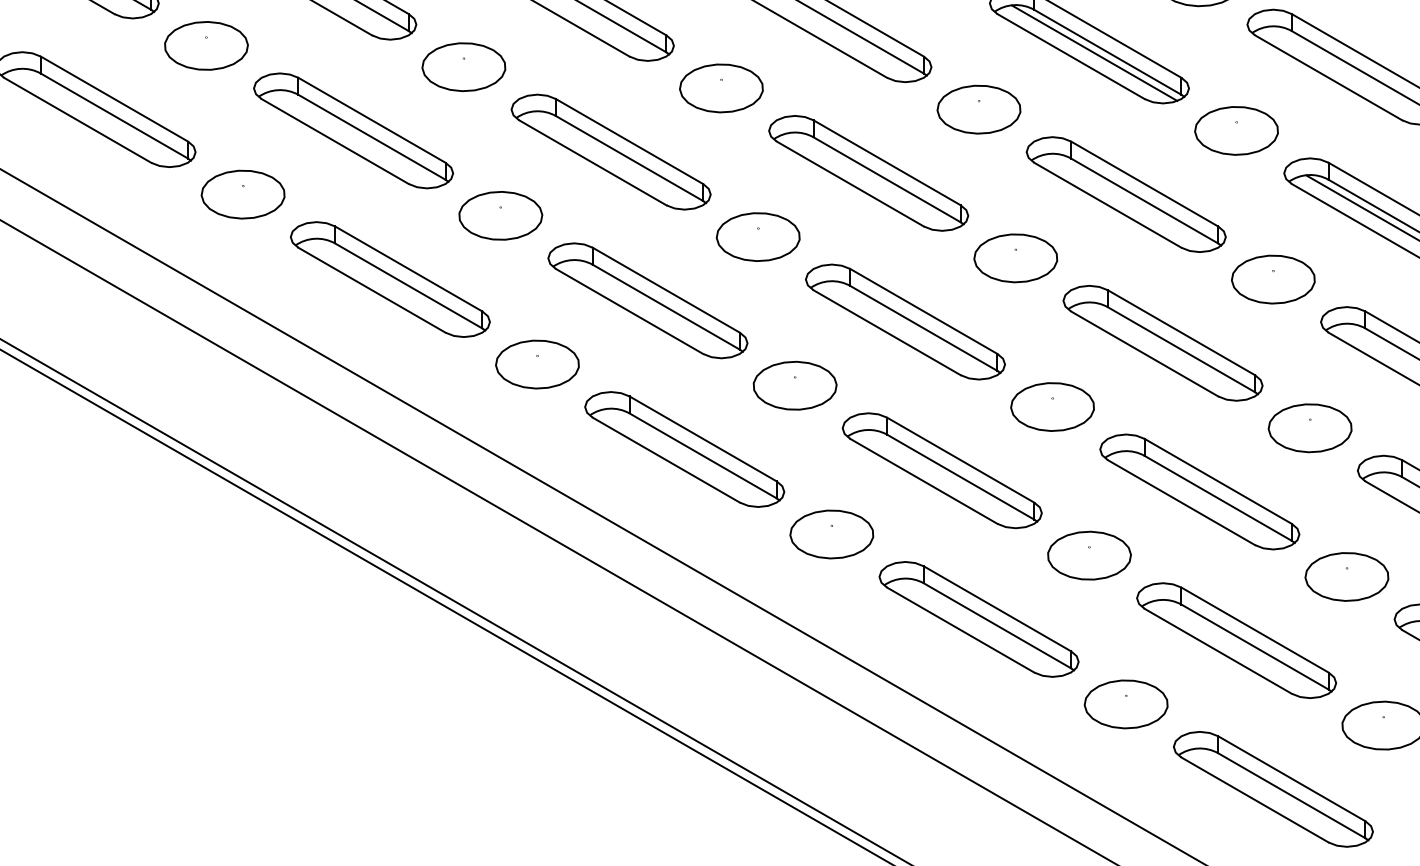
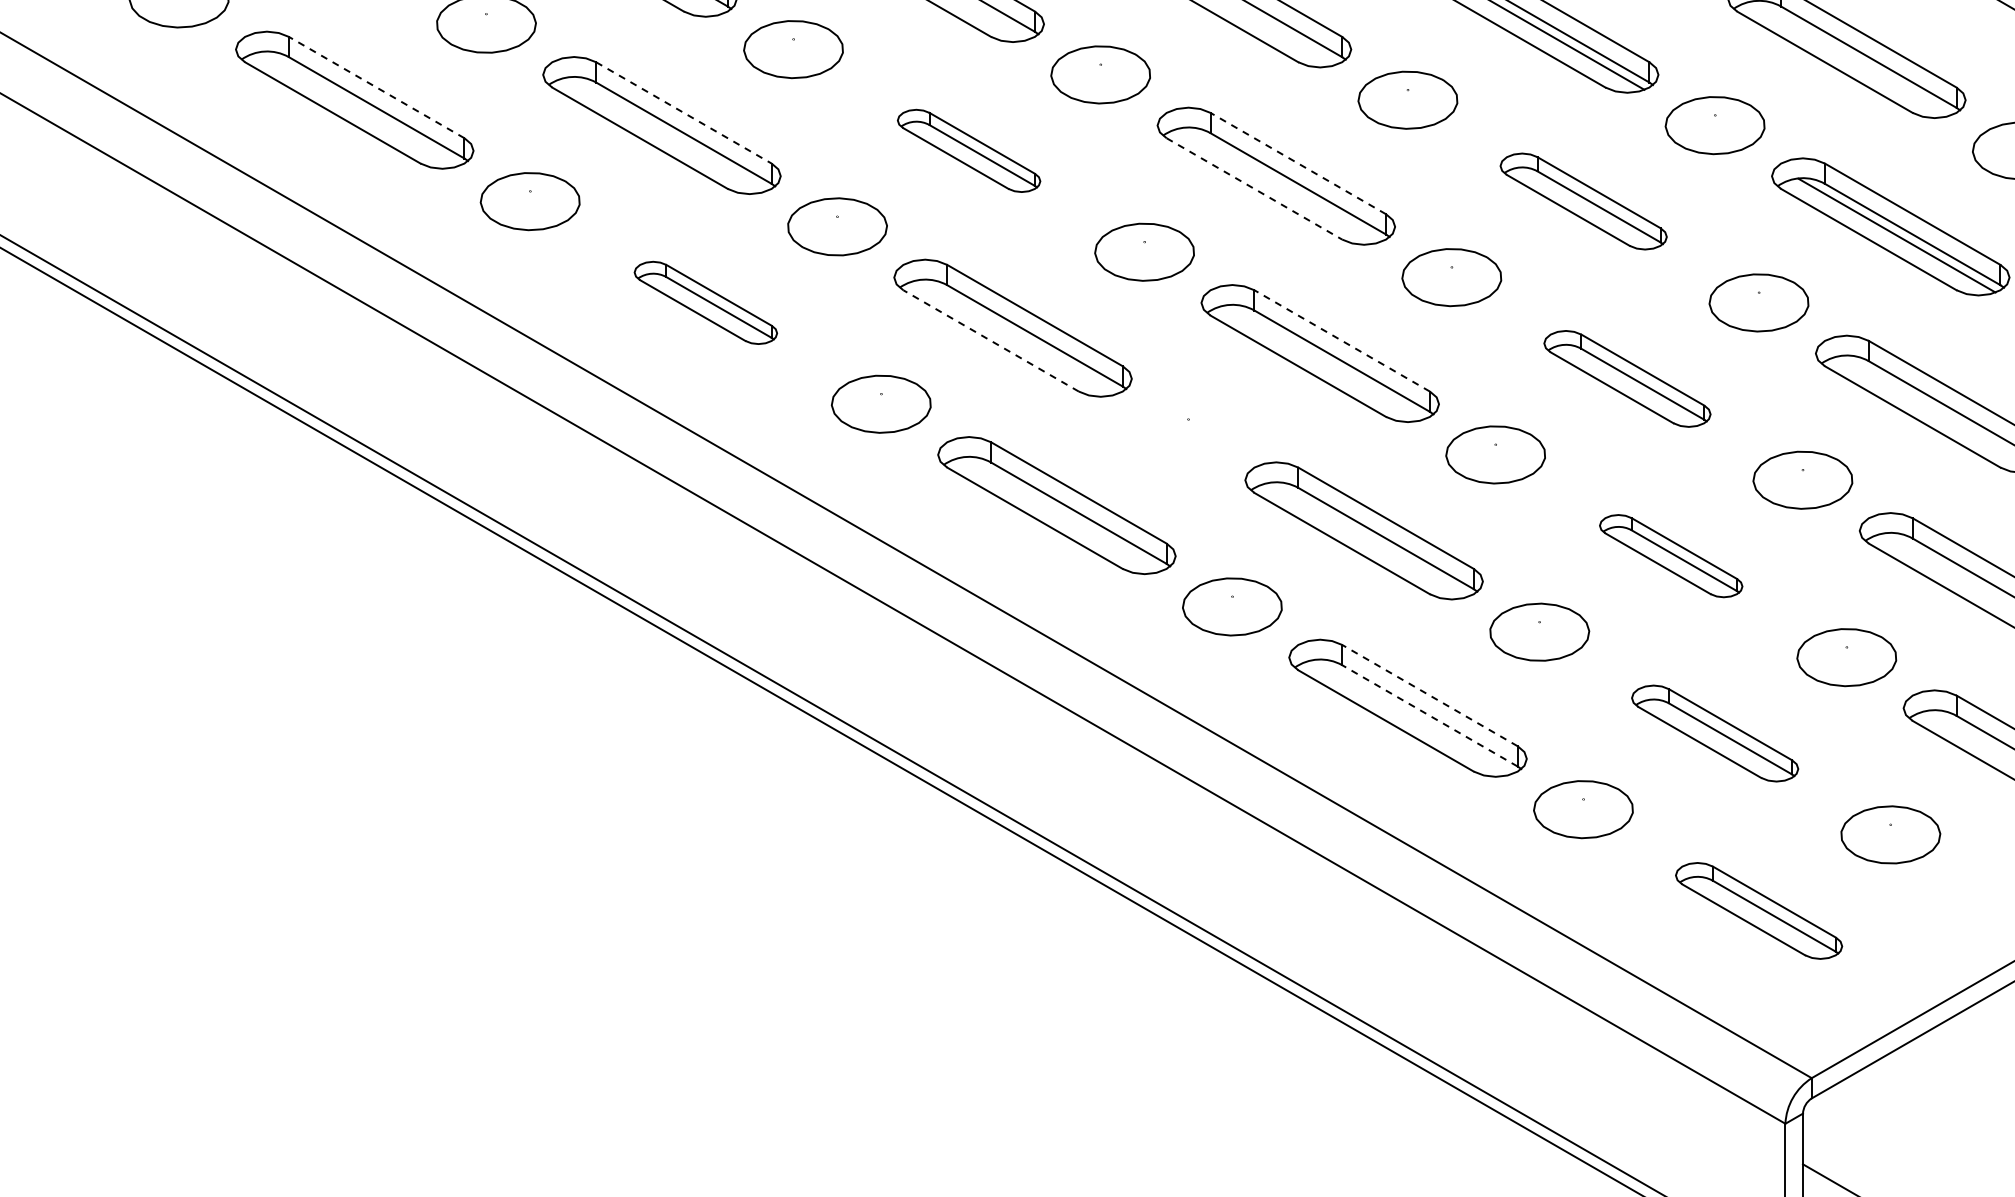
line: (114, 98) -> (376, 87), solid -> dashed
line: (372, 120) -> (684, 113), solid -> dashed
part: (610, 151) -> (968, 150), size x0.6
line: (886, 162) -> (1297, 163), solid -> dashed
line: (850, 184) -> (1254, 189), solid -> dashed
part: (1126, 194) -> (1583, 201), size x0.7
part: (390, 279) -> (705, 302), size x0.6
line: (629, 311) -> (990, 340), solid -> dashed
line: (923, 311) -> (1341, 340), solid -> dashed
part: (1163, 342) -> (1627, 378), size x0.7
part: (795, 385) -> (1188, 429), removed
part: (1199, 491) -> (1670, 555), size x0.6
line: (997, 608) -> (1429, 695), solid -> dashed
line: (997, 625) -> (1429, 715), solid -> dashed
part: (1236, 640) -> (1714, 733), size x0.7
part: (1272, 788) -> (1758, 910), size x0.7

